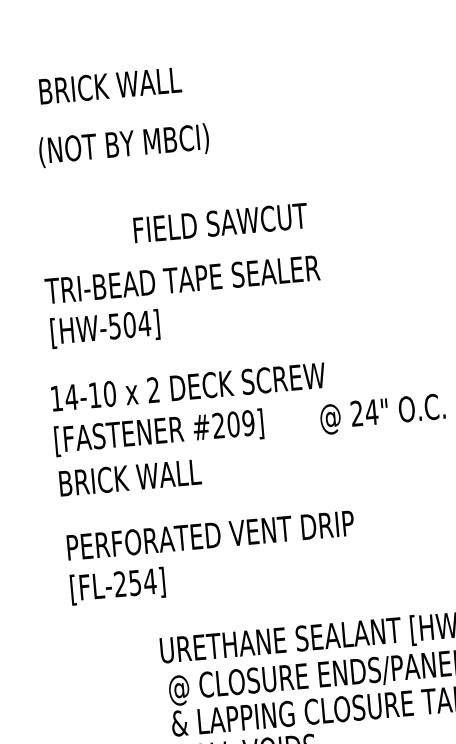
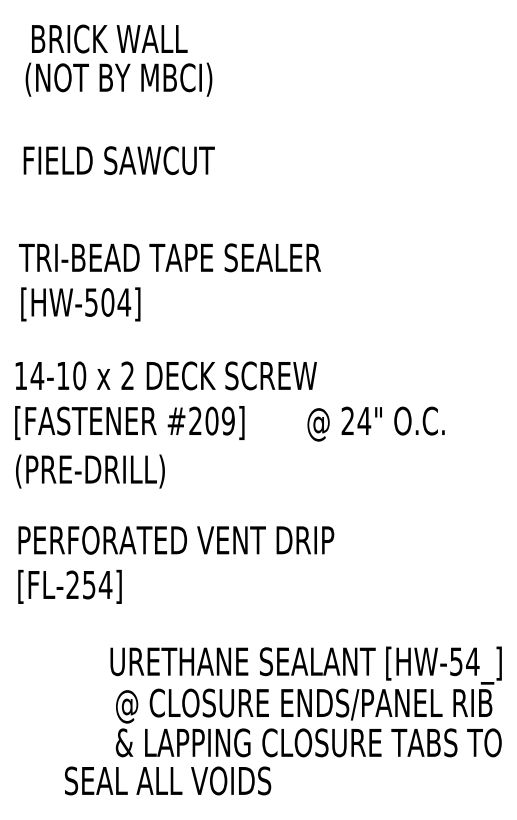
text: (123, 145) -> (118, 79), moved
text: (220, 223) -> (118, 160), moved
text: (130, 479) -> (93, 471), BRICK WALL -> (PRE-DRILL)

